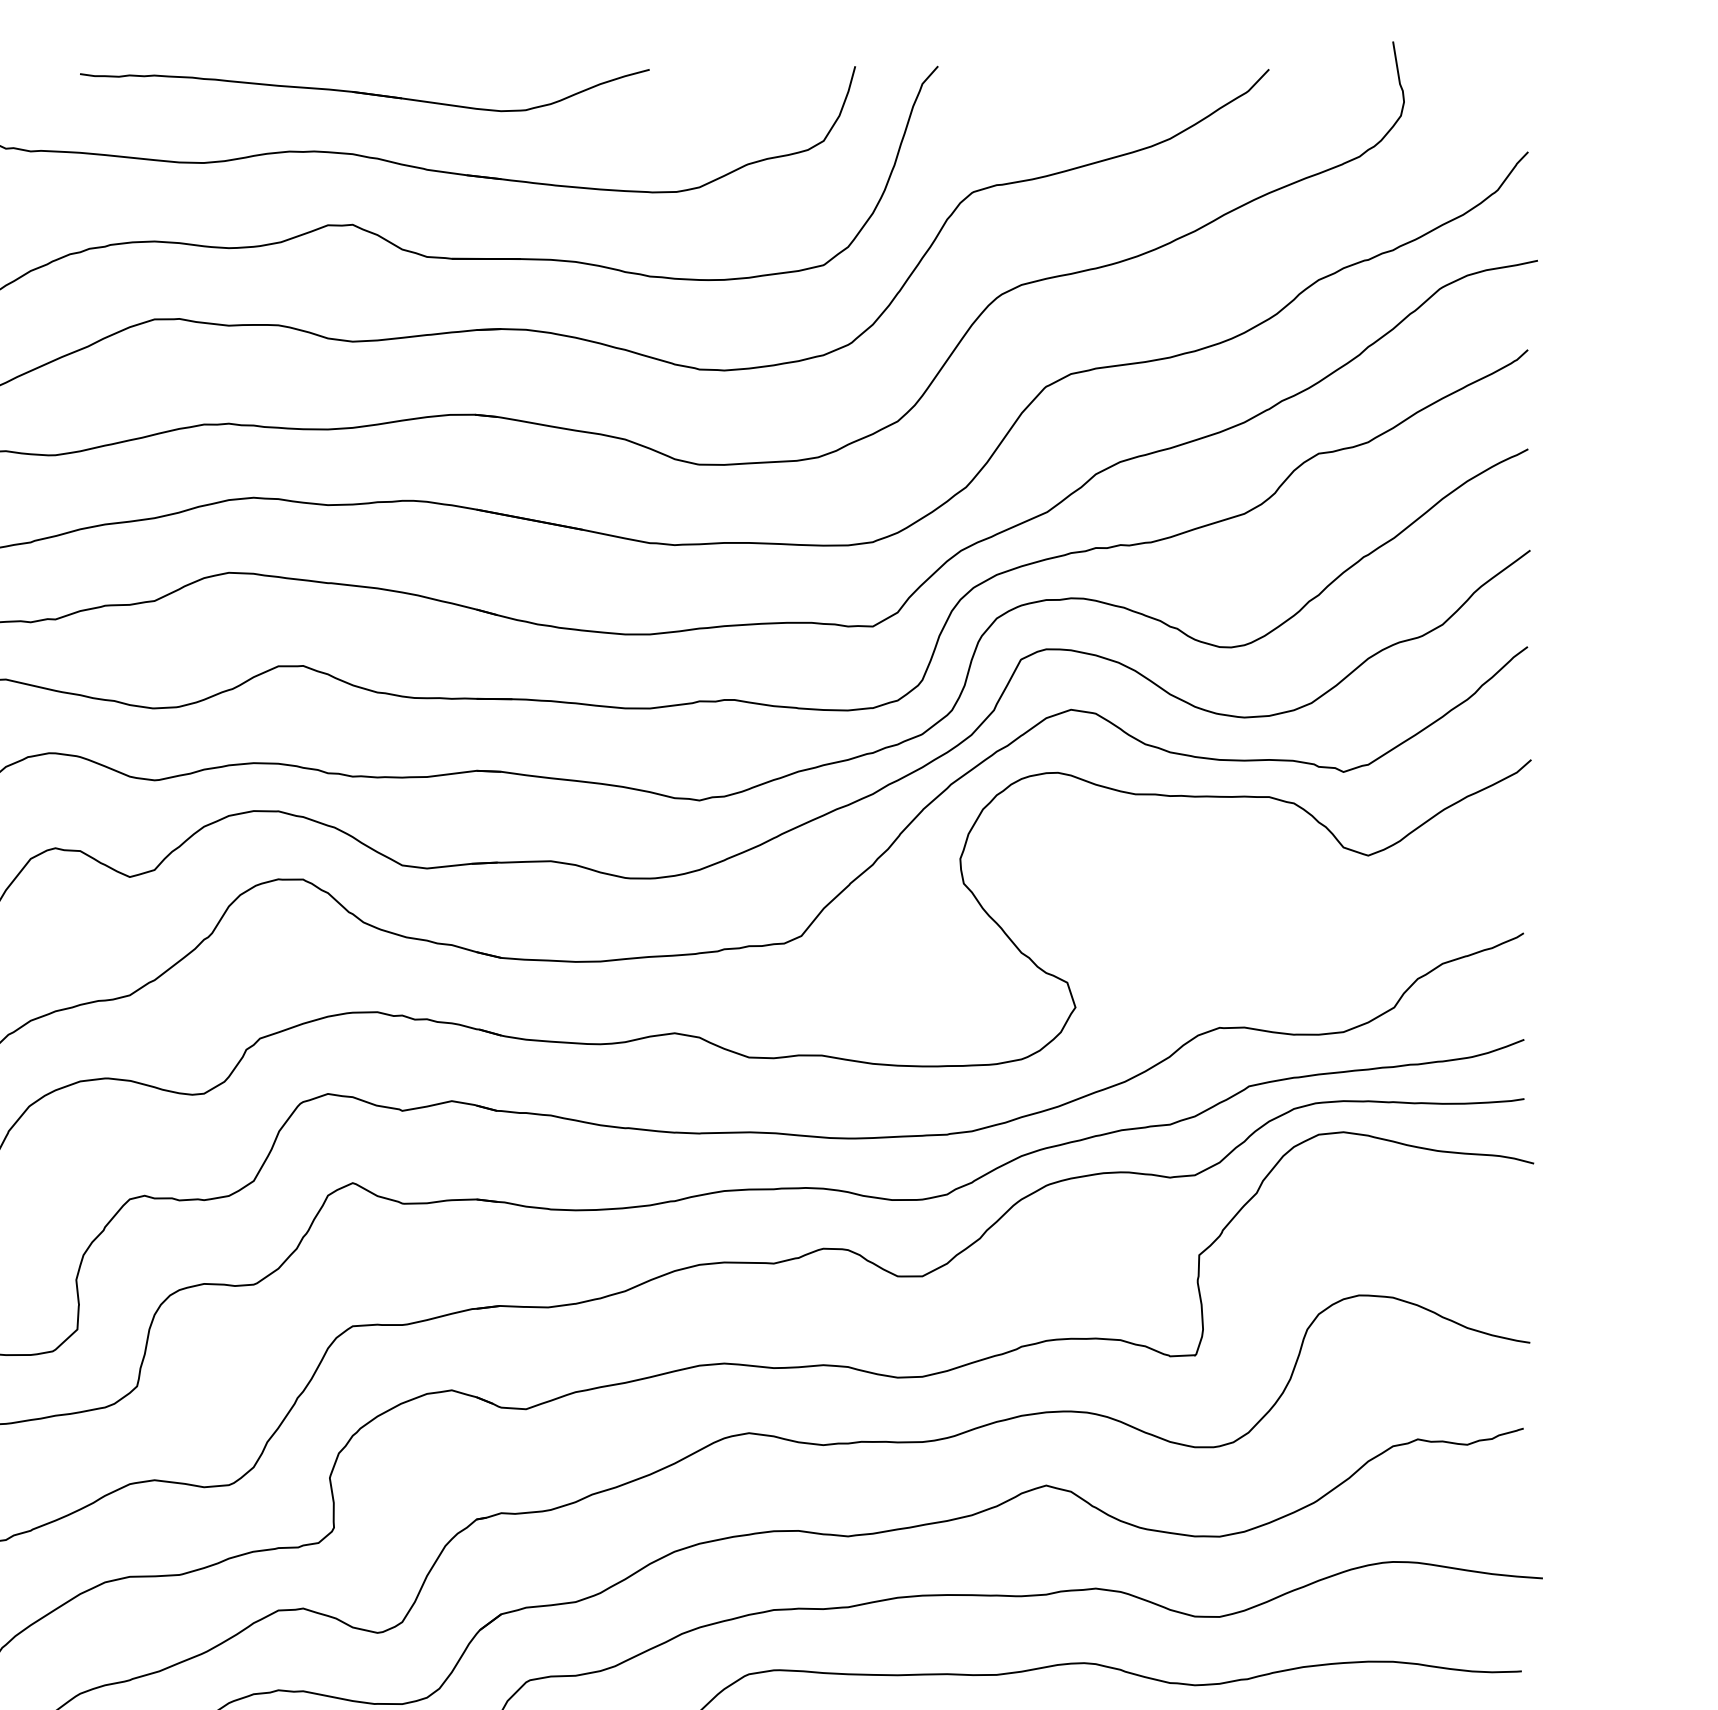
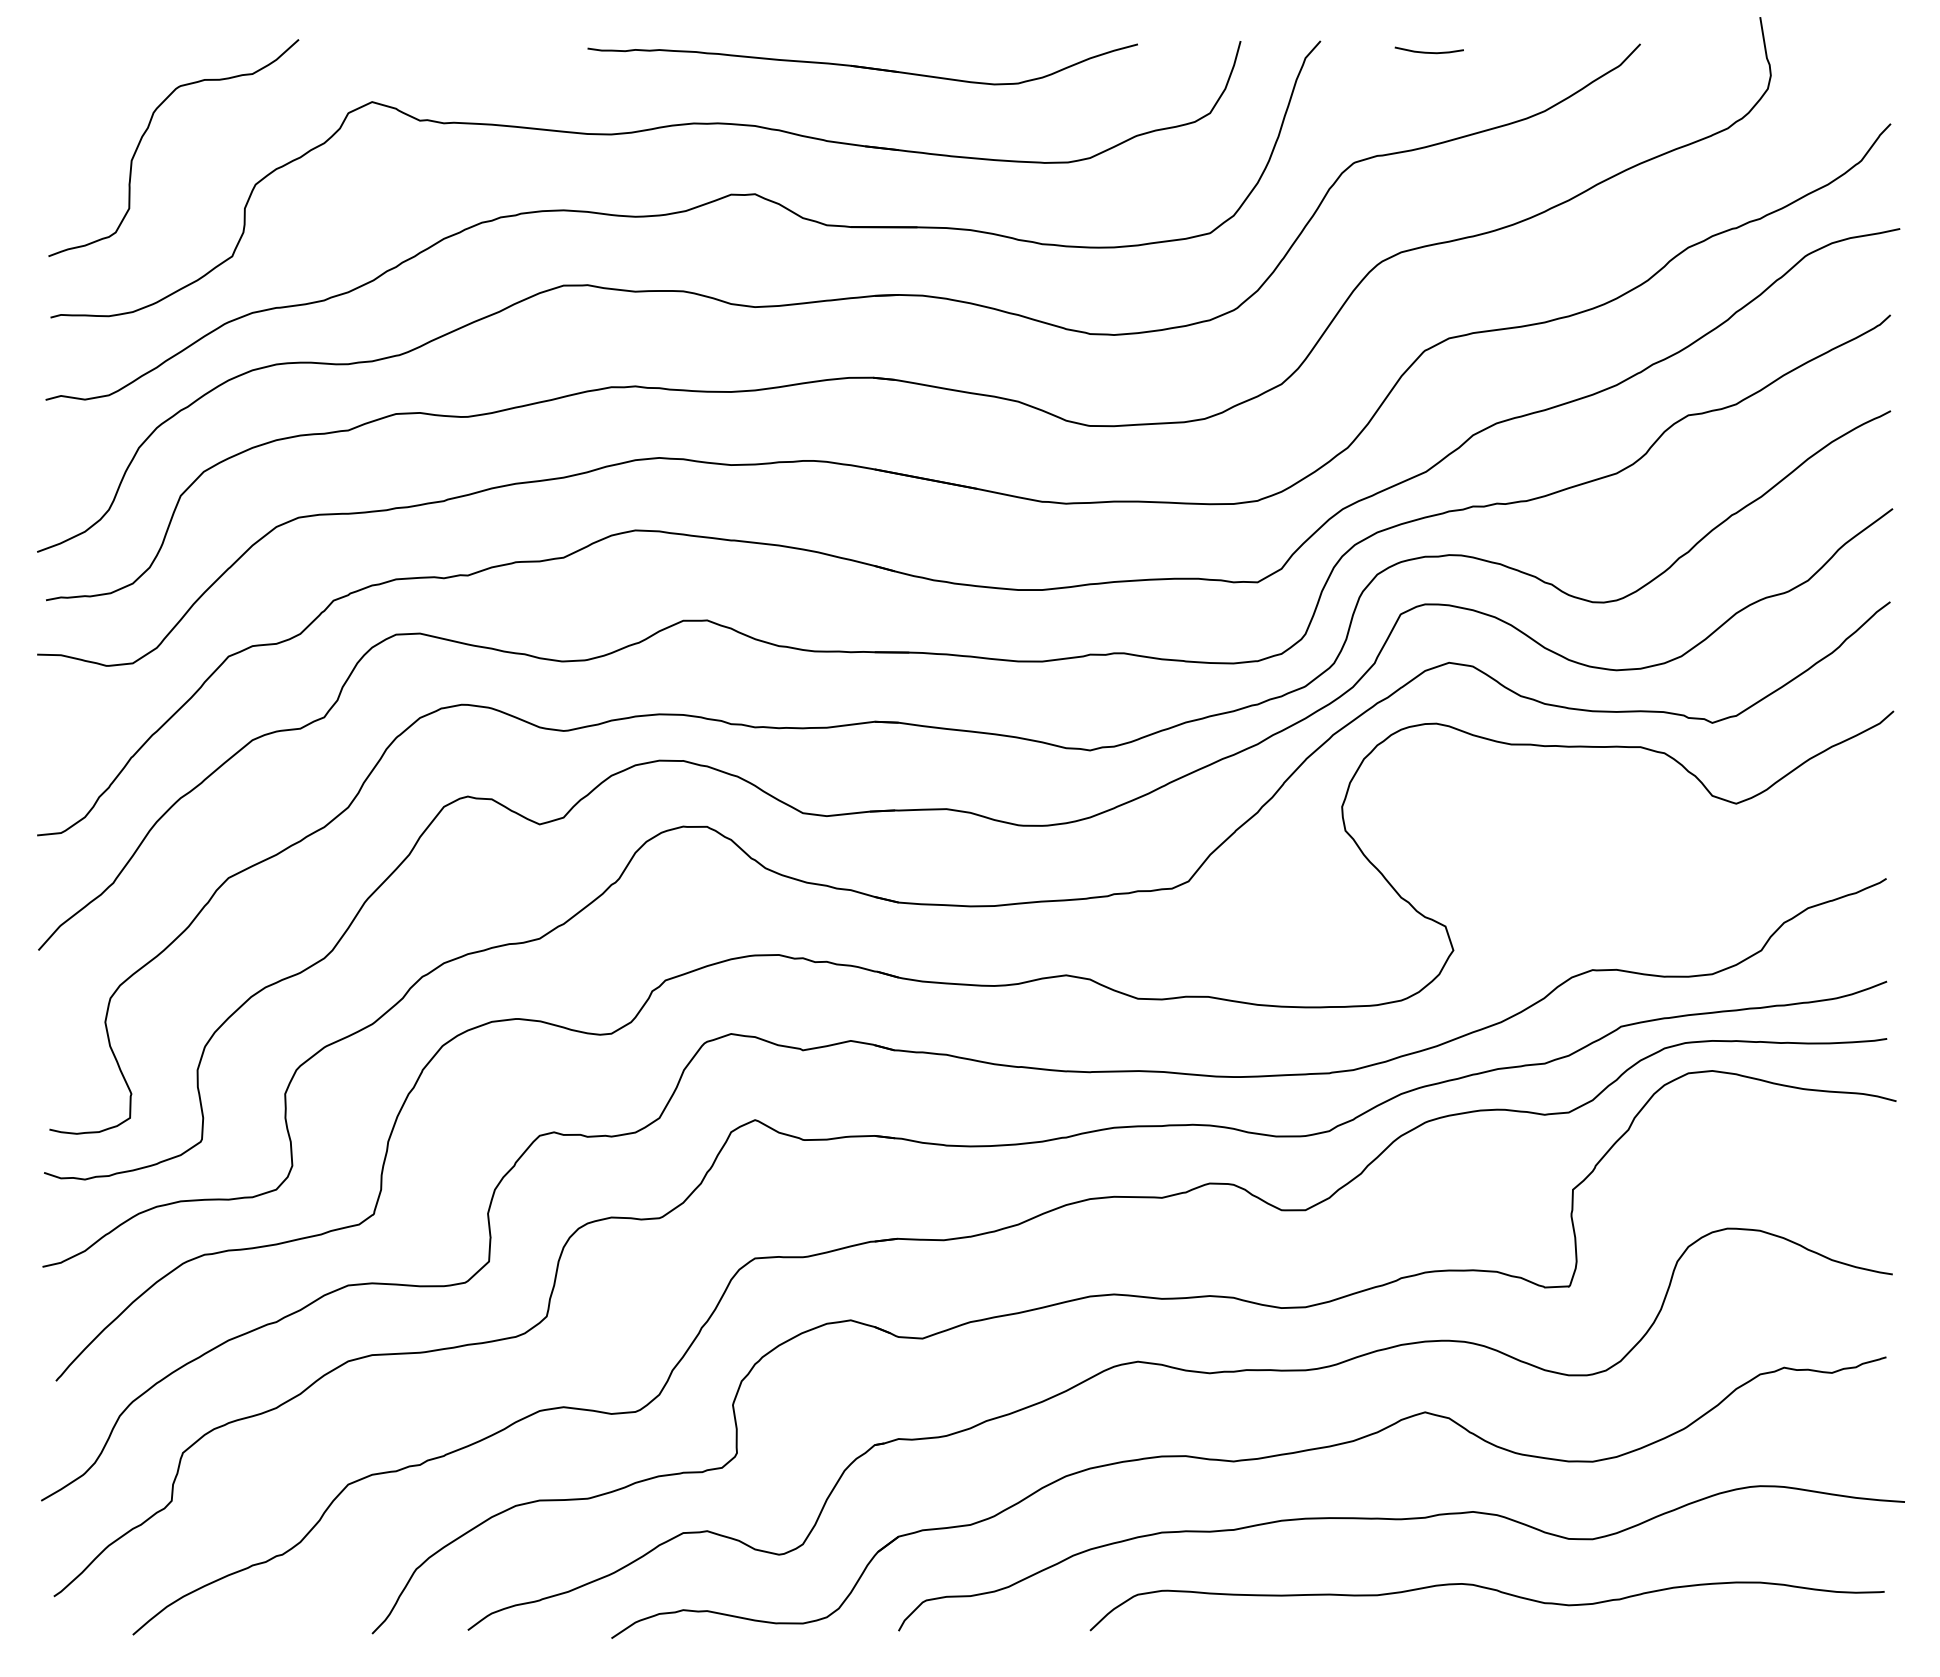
curve: (1049, 78) -> (1428, 52), added
part: (364, 90) -> (862, 64), moved

